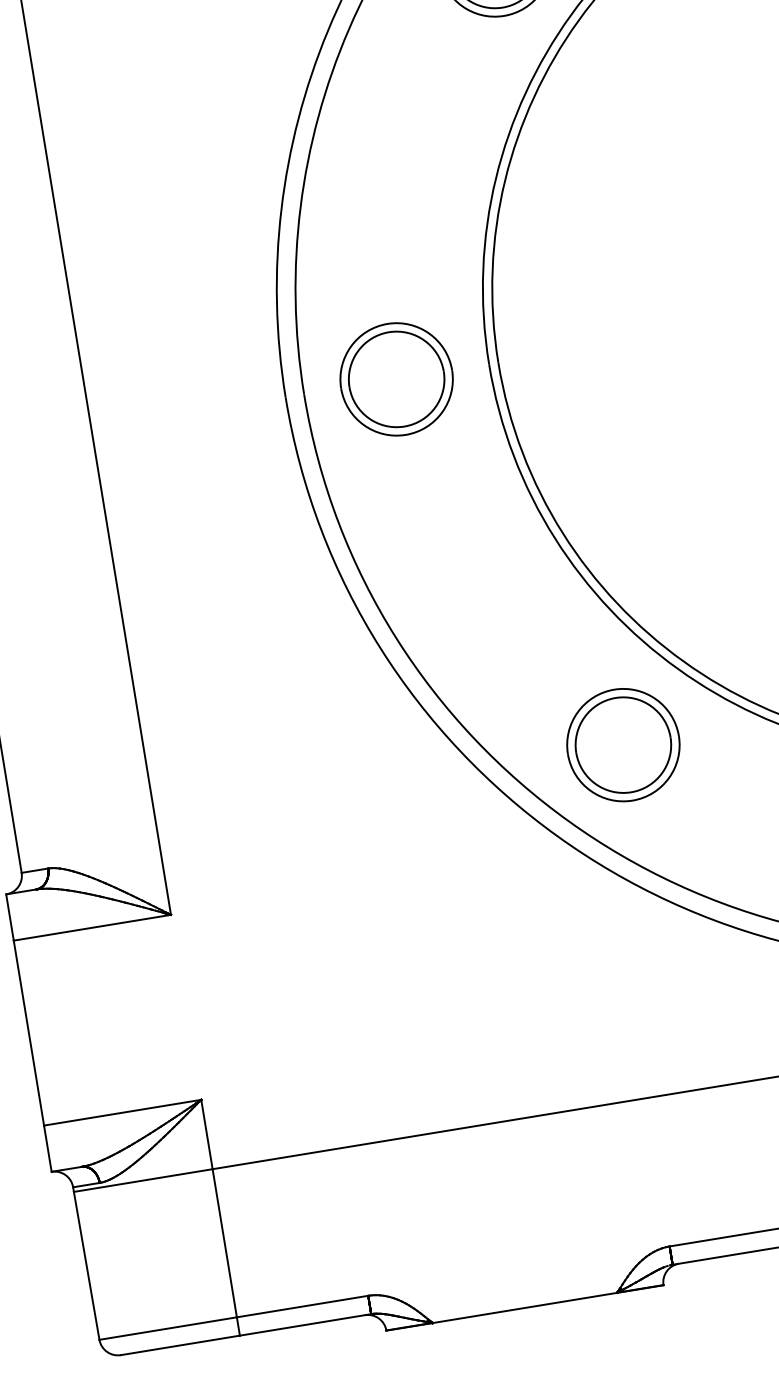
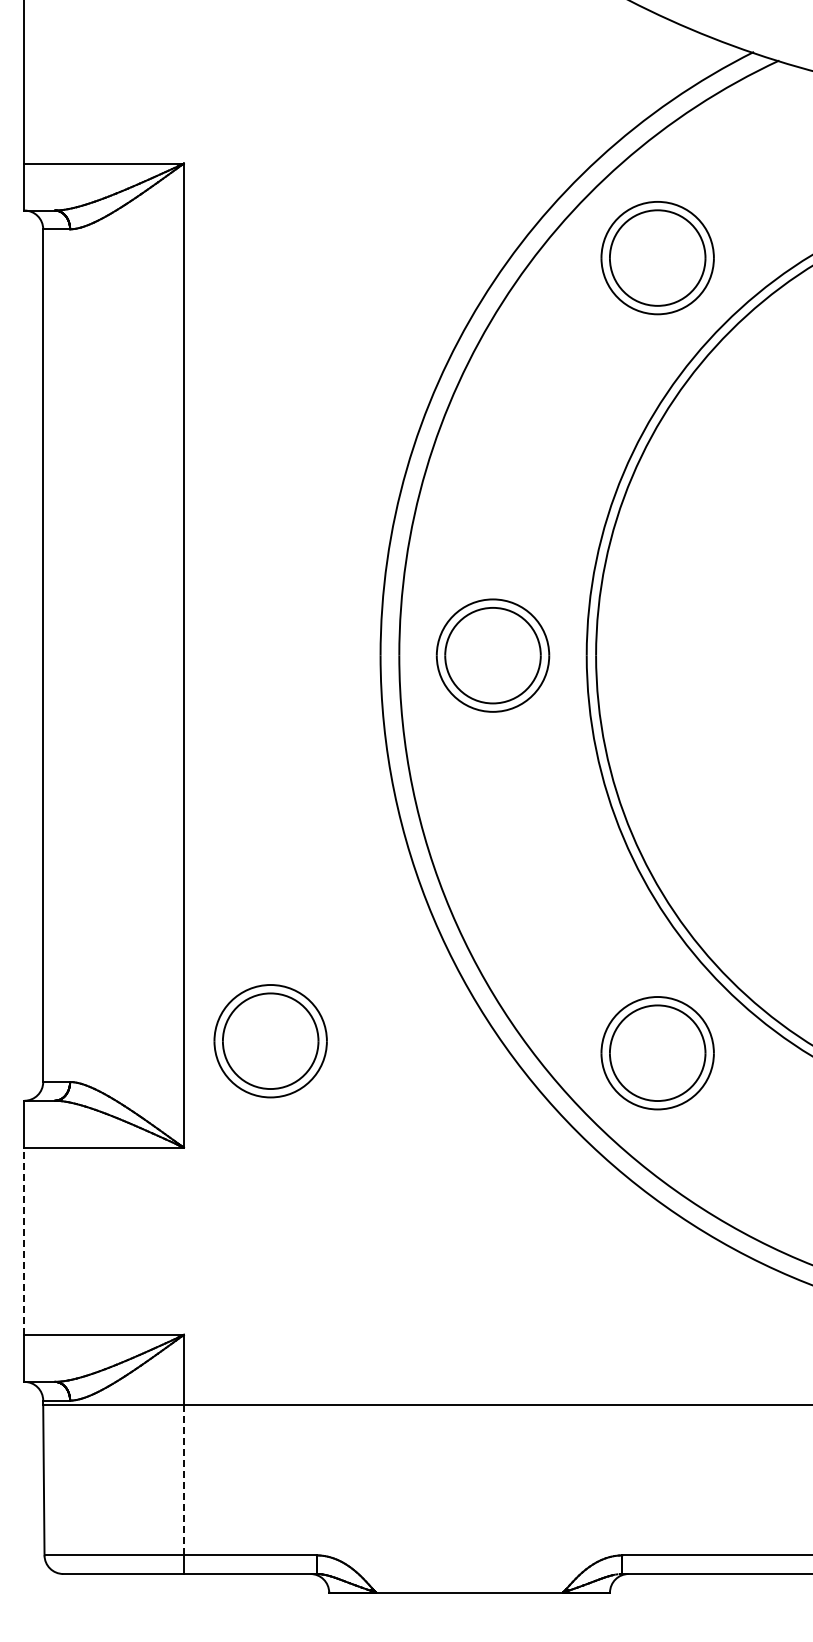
part: (239, 796) -> (270, 1041), added
line: (28, 1033) -> (24, 1241), solid -> dashed
line: (224, 1242) -> (183, 1479), solid -> dashed

